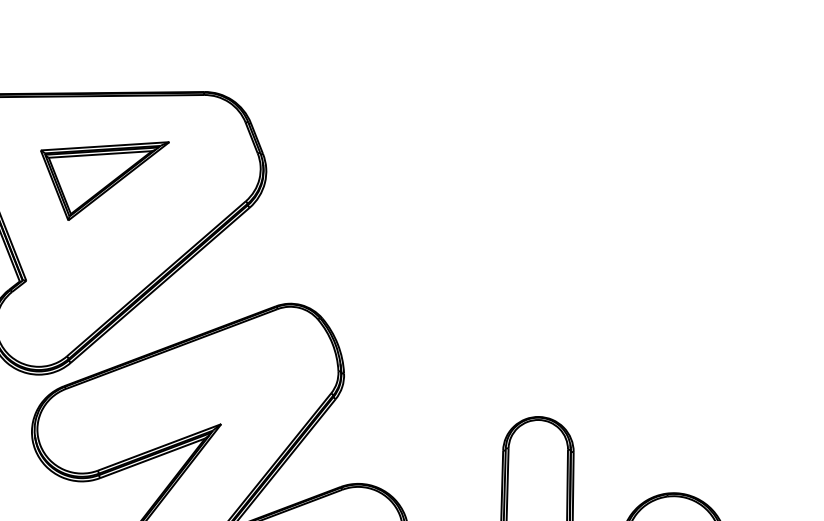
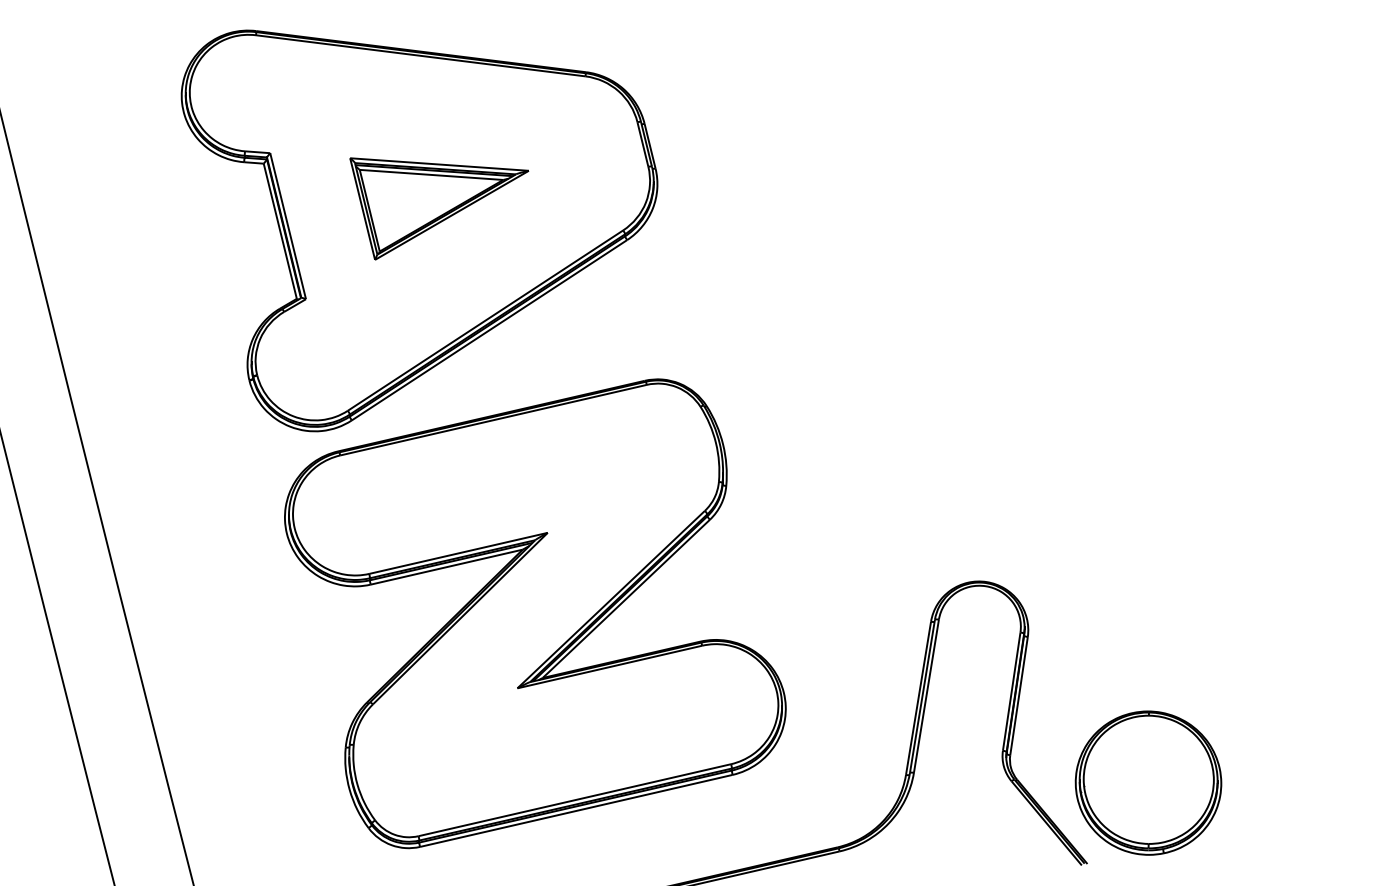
part: (109, 177) -> (439, 208), moved

